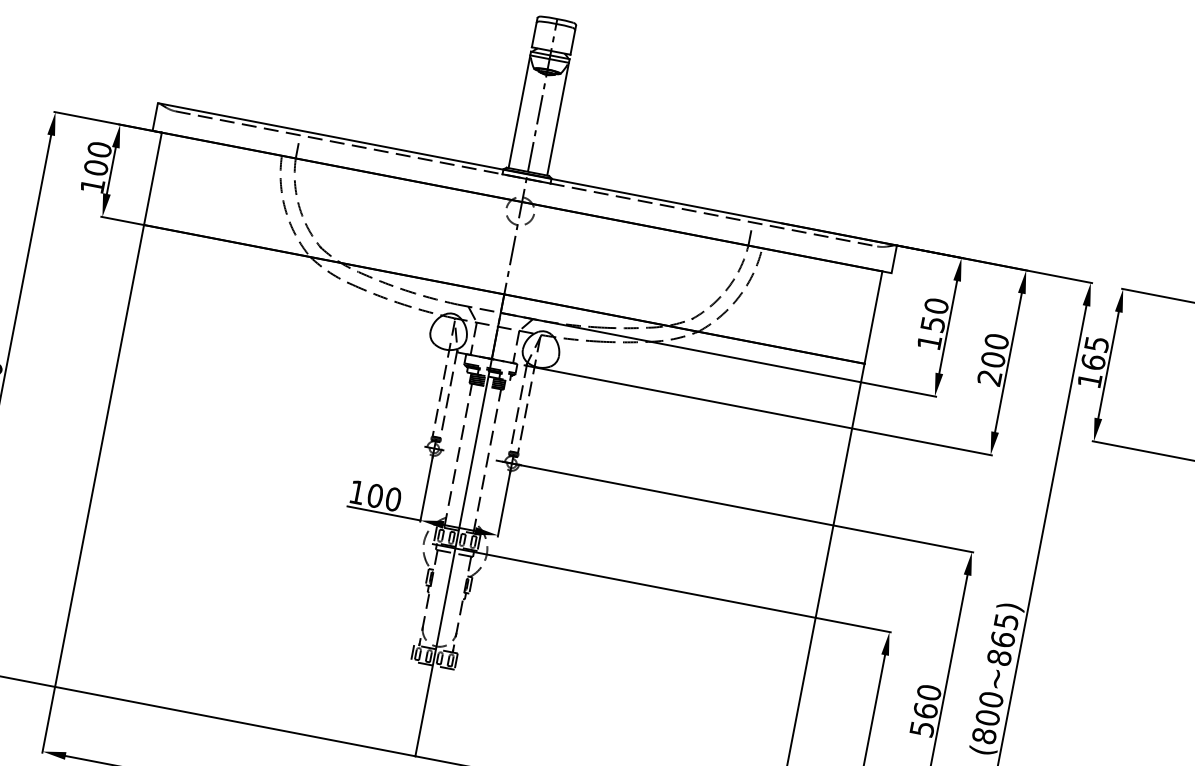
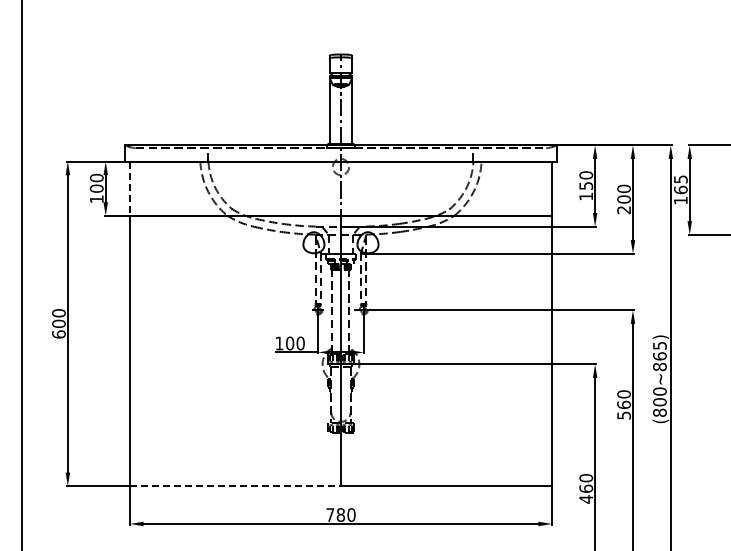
line: (153, 180) -> (130, 189), solid -> dashed
line: (236, 722) -> (236, 486), solid -> dashed

